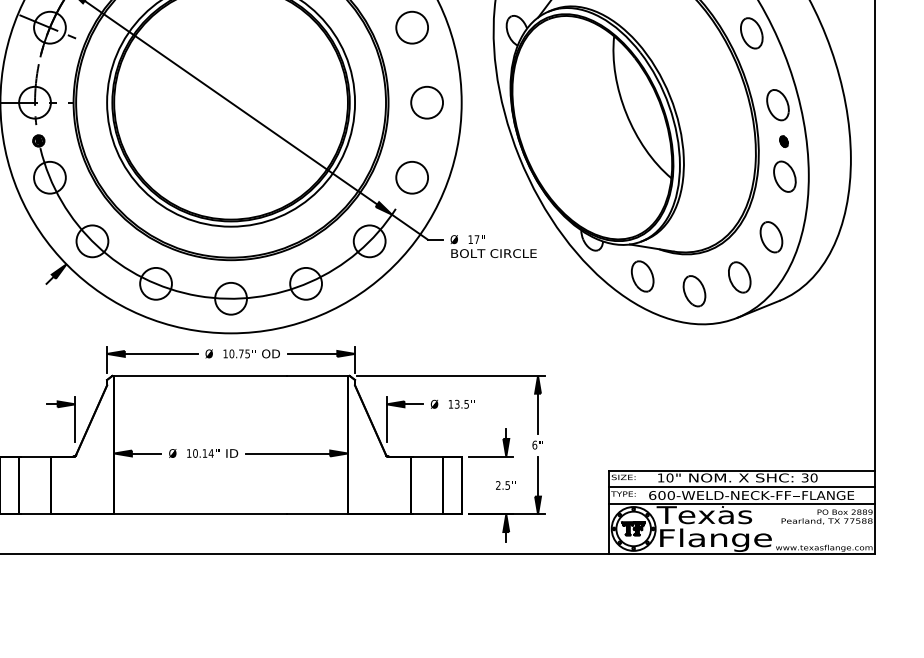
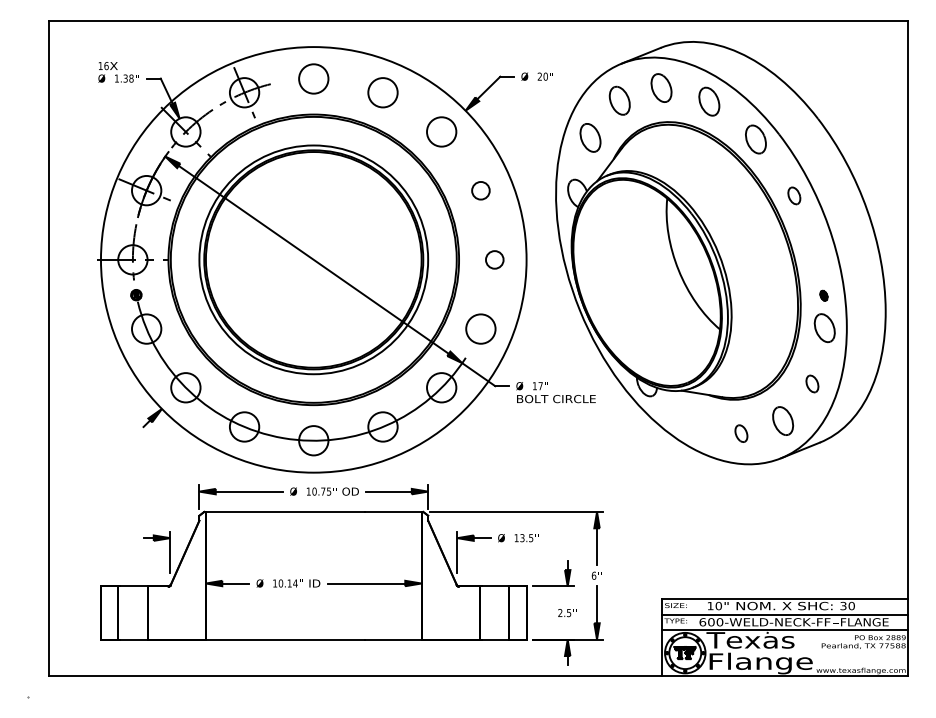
circle: (411, 27) -> (480, 190), size x0.6
part: (752, 32) -> (794, 195), size x0.6
circle: (426, 102) -> (494, 259), size x0.6
part: (778, 104) -> (818, 261), removed
part: (771, 236) -> (812, 383), size x0.6
part: (642, 276) -> (693, 420), removed
part: (694, 290) -> (741, 433), size x0.6

